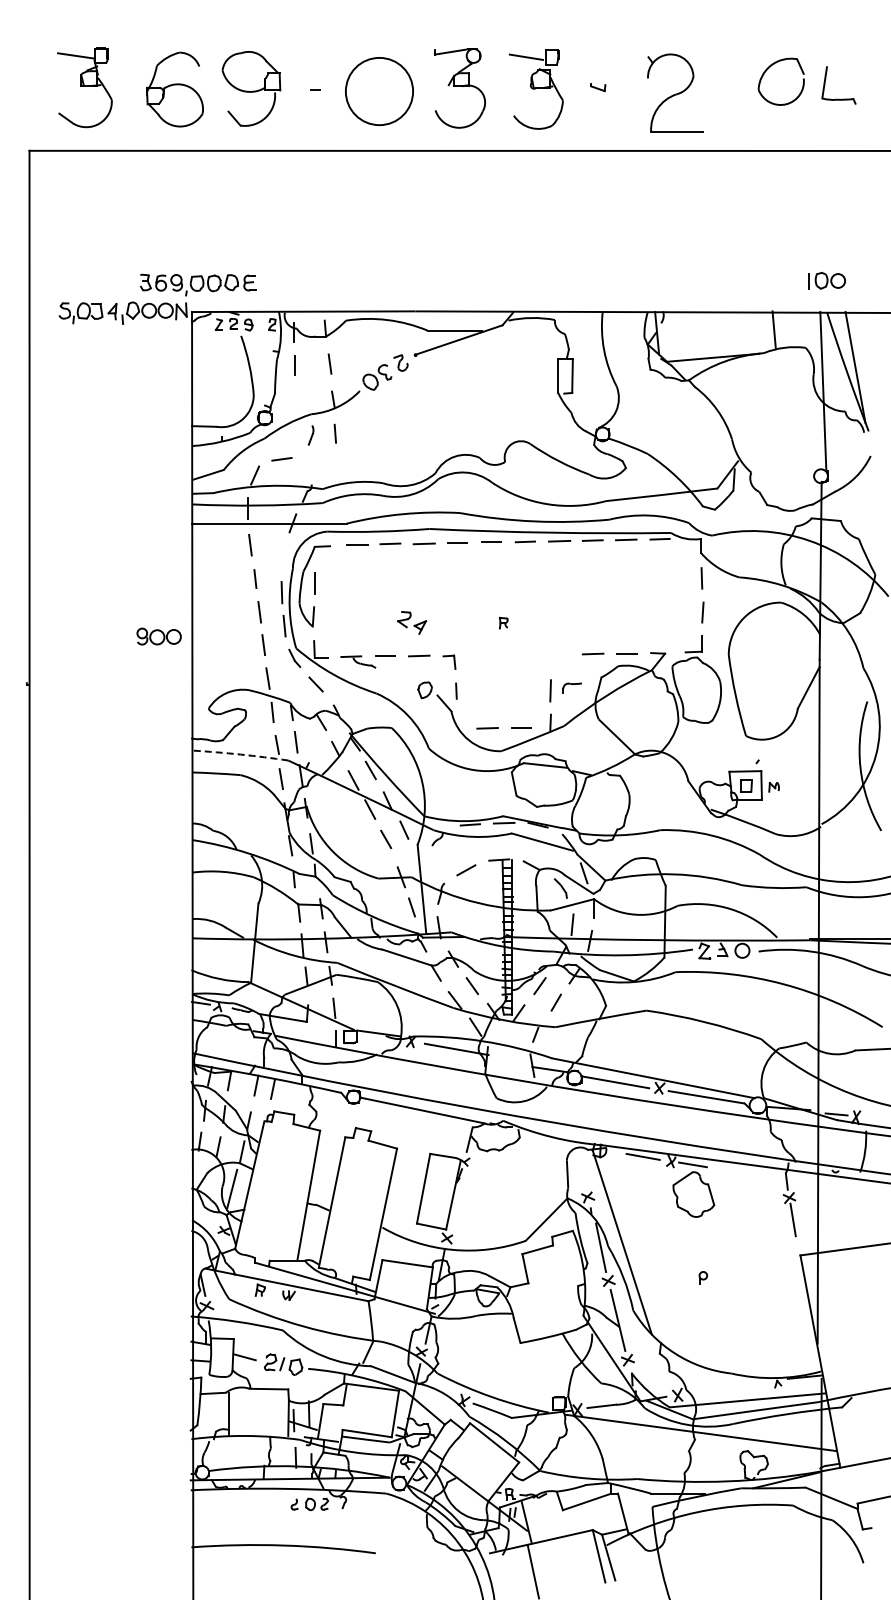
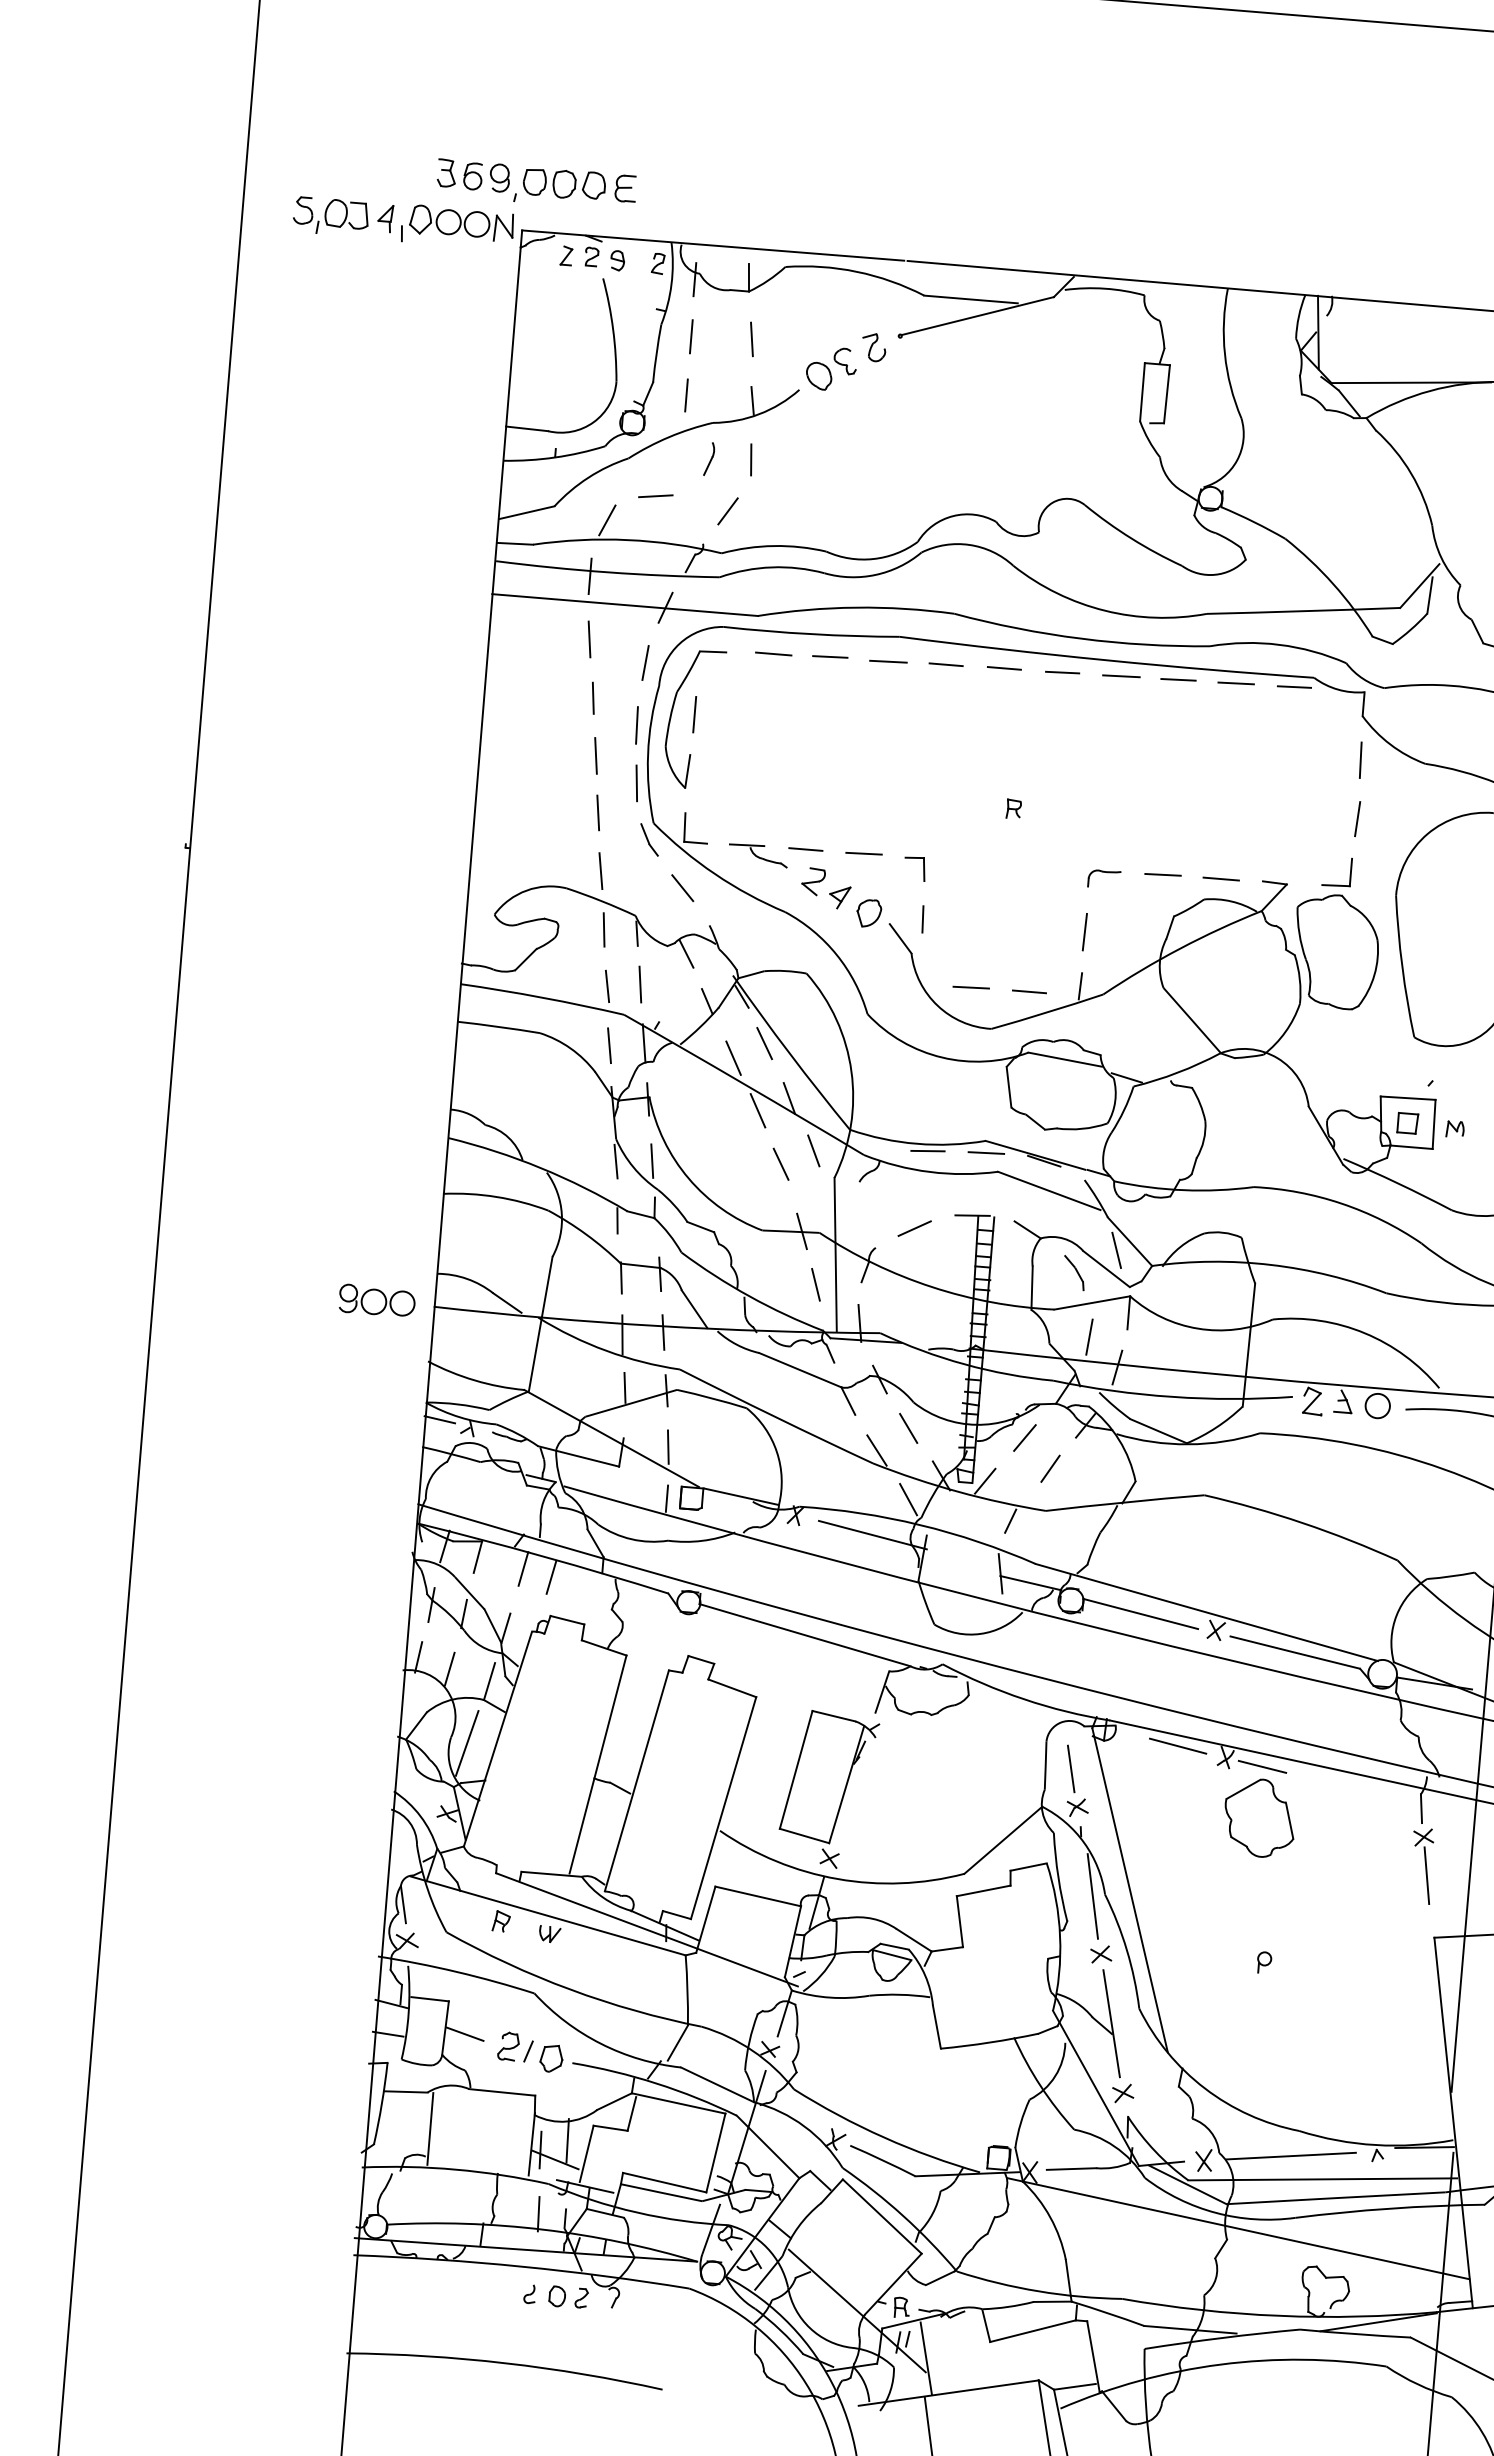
line: (294, 399) -> (685, 395), added
line: (324, 464) -> (728, 511), added
line: (283, 555) -> (644, 661), added
part: (412, 622) -> (827, 887), moved
part: (158, 636) -> (376, 1300), moved
part: (571, 687) -> (1102, 877), moved
arc: (240, 754) -> (542, 997), dashed -> solid
line: (582, 1174) -> (1071, 1767), added
line: (727, 1388) -> (1290, 2156), added

